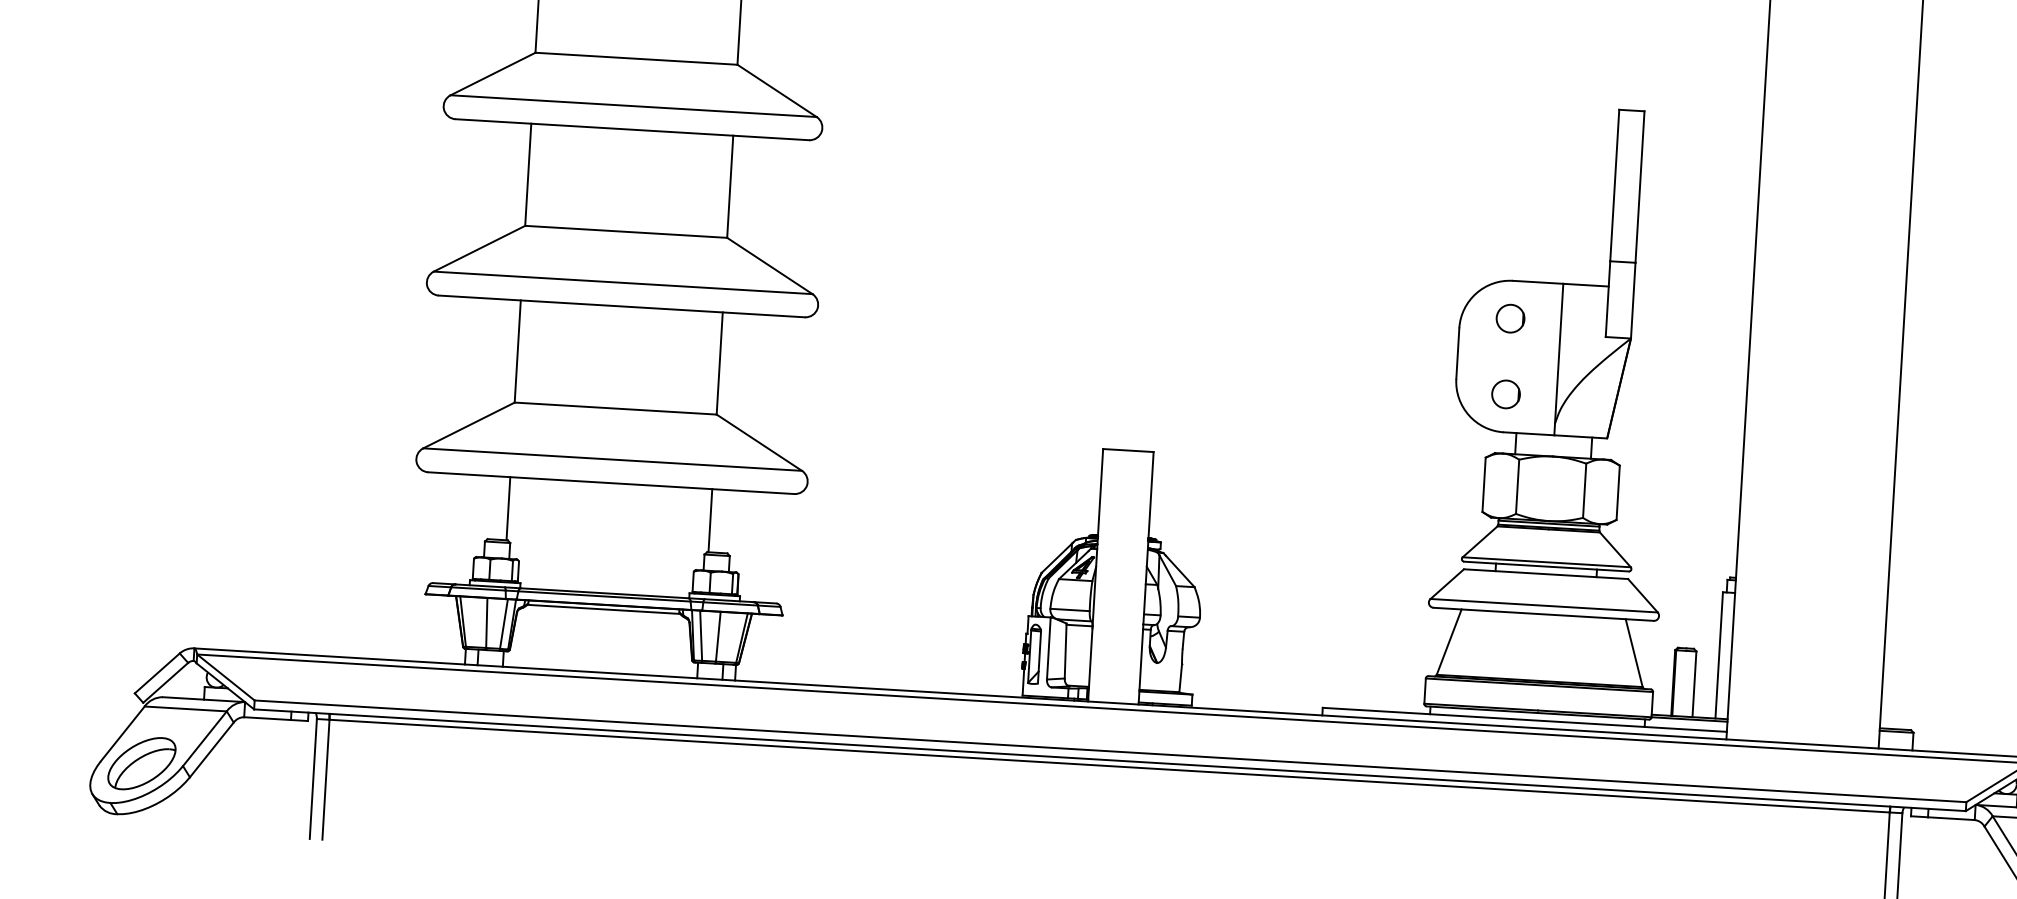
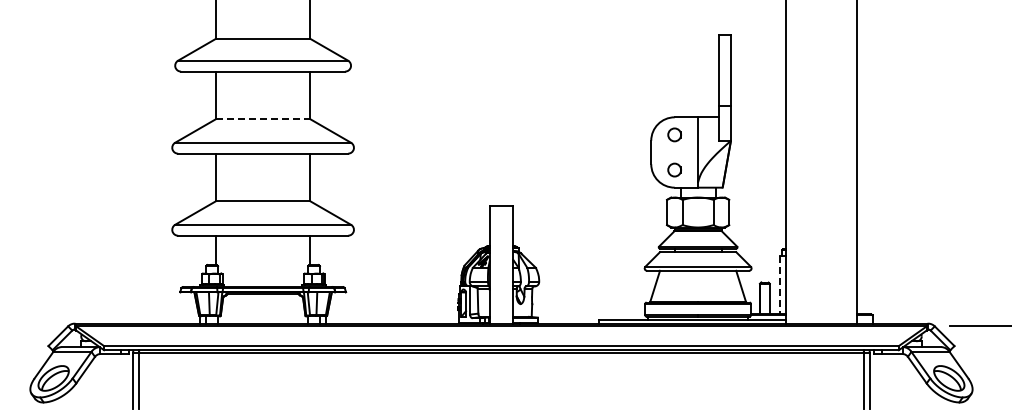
line: (626, 232) -> (263, 119), solid -> dashed
line: (1719, 656) -> (780, 285), solid -> dashed

